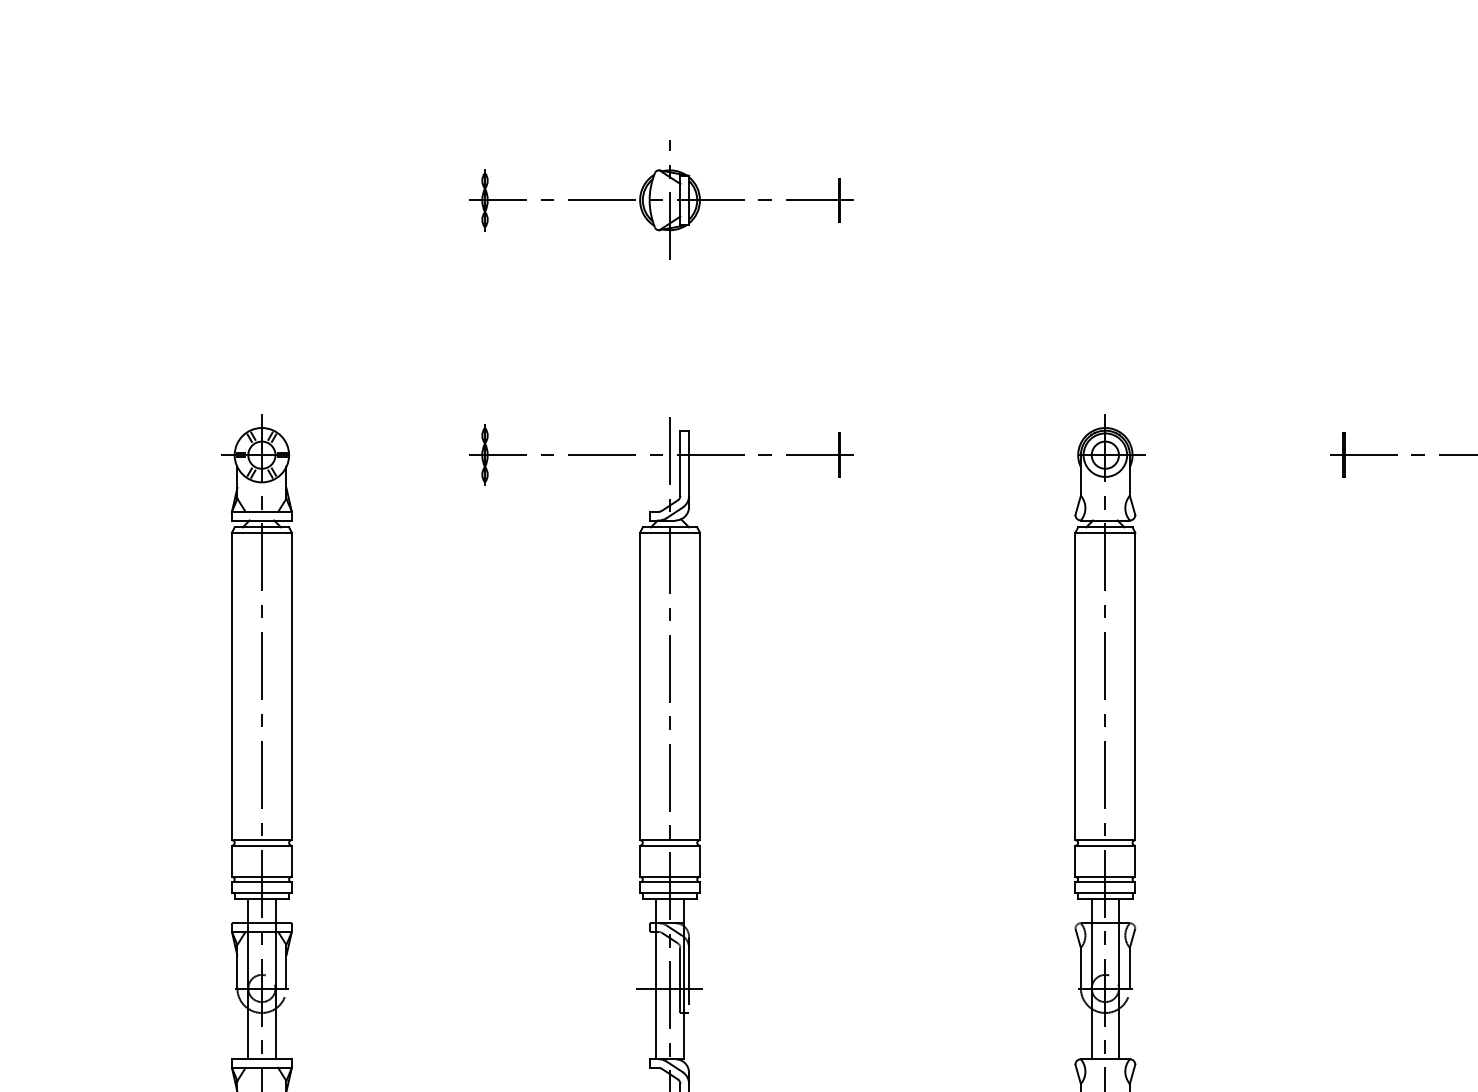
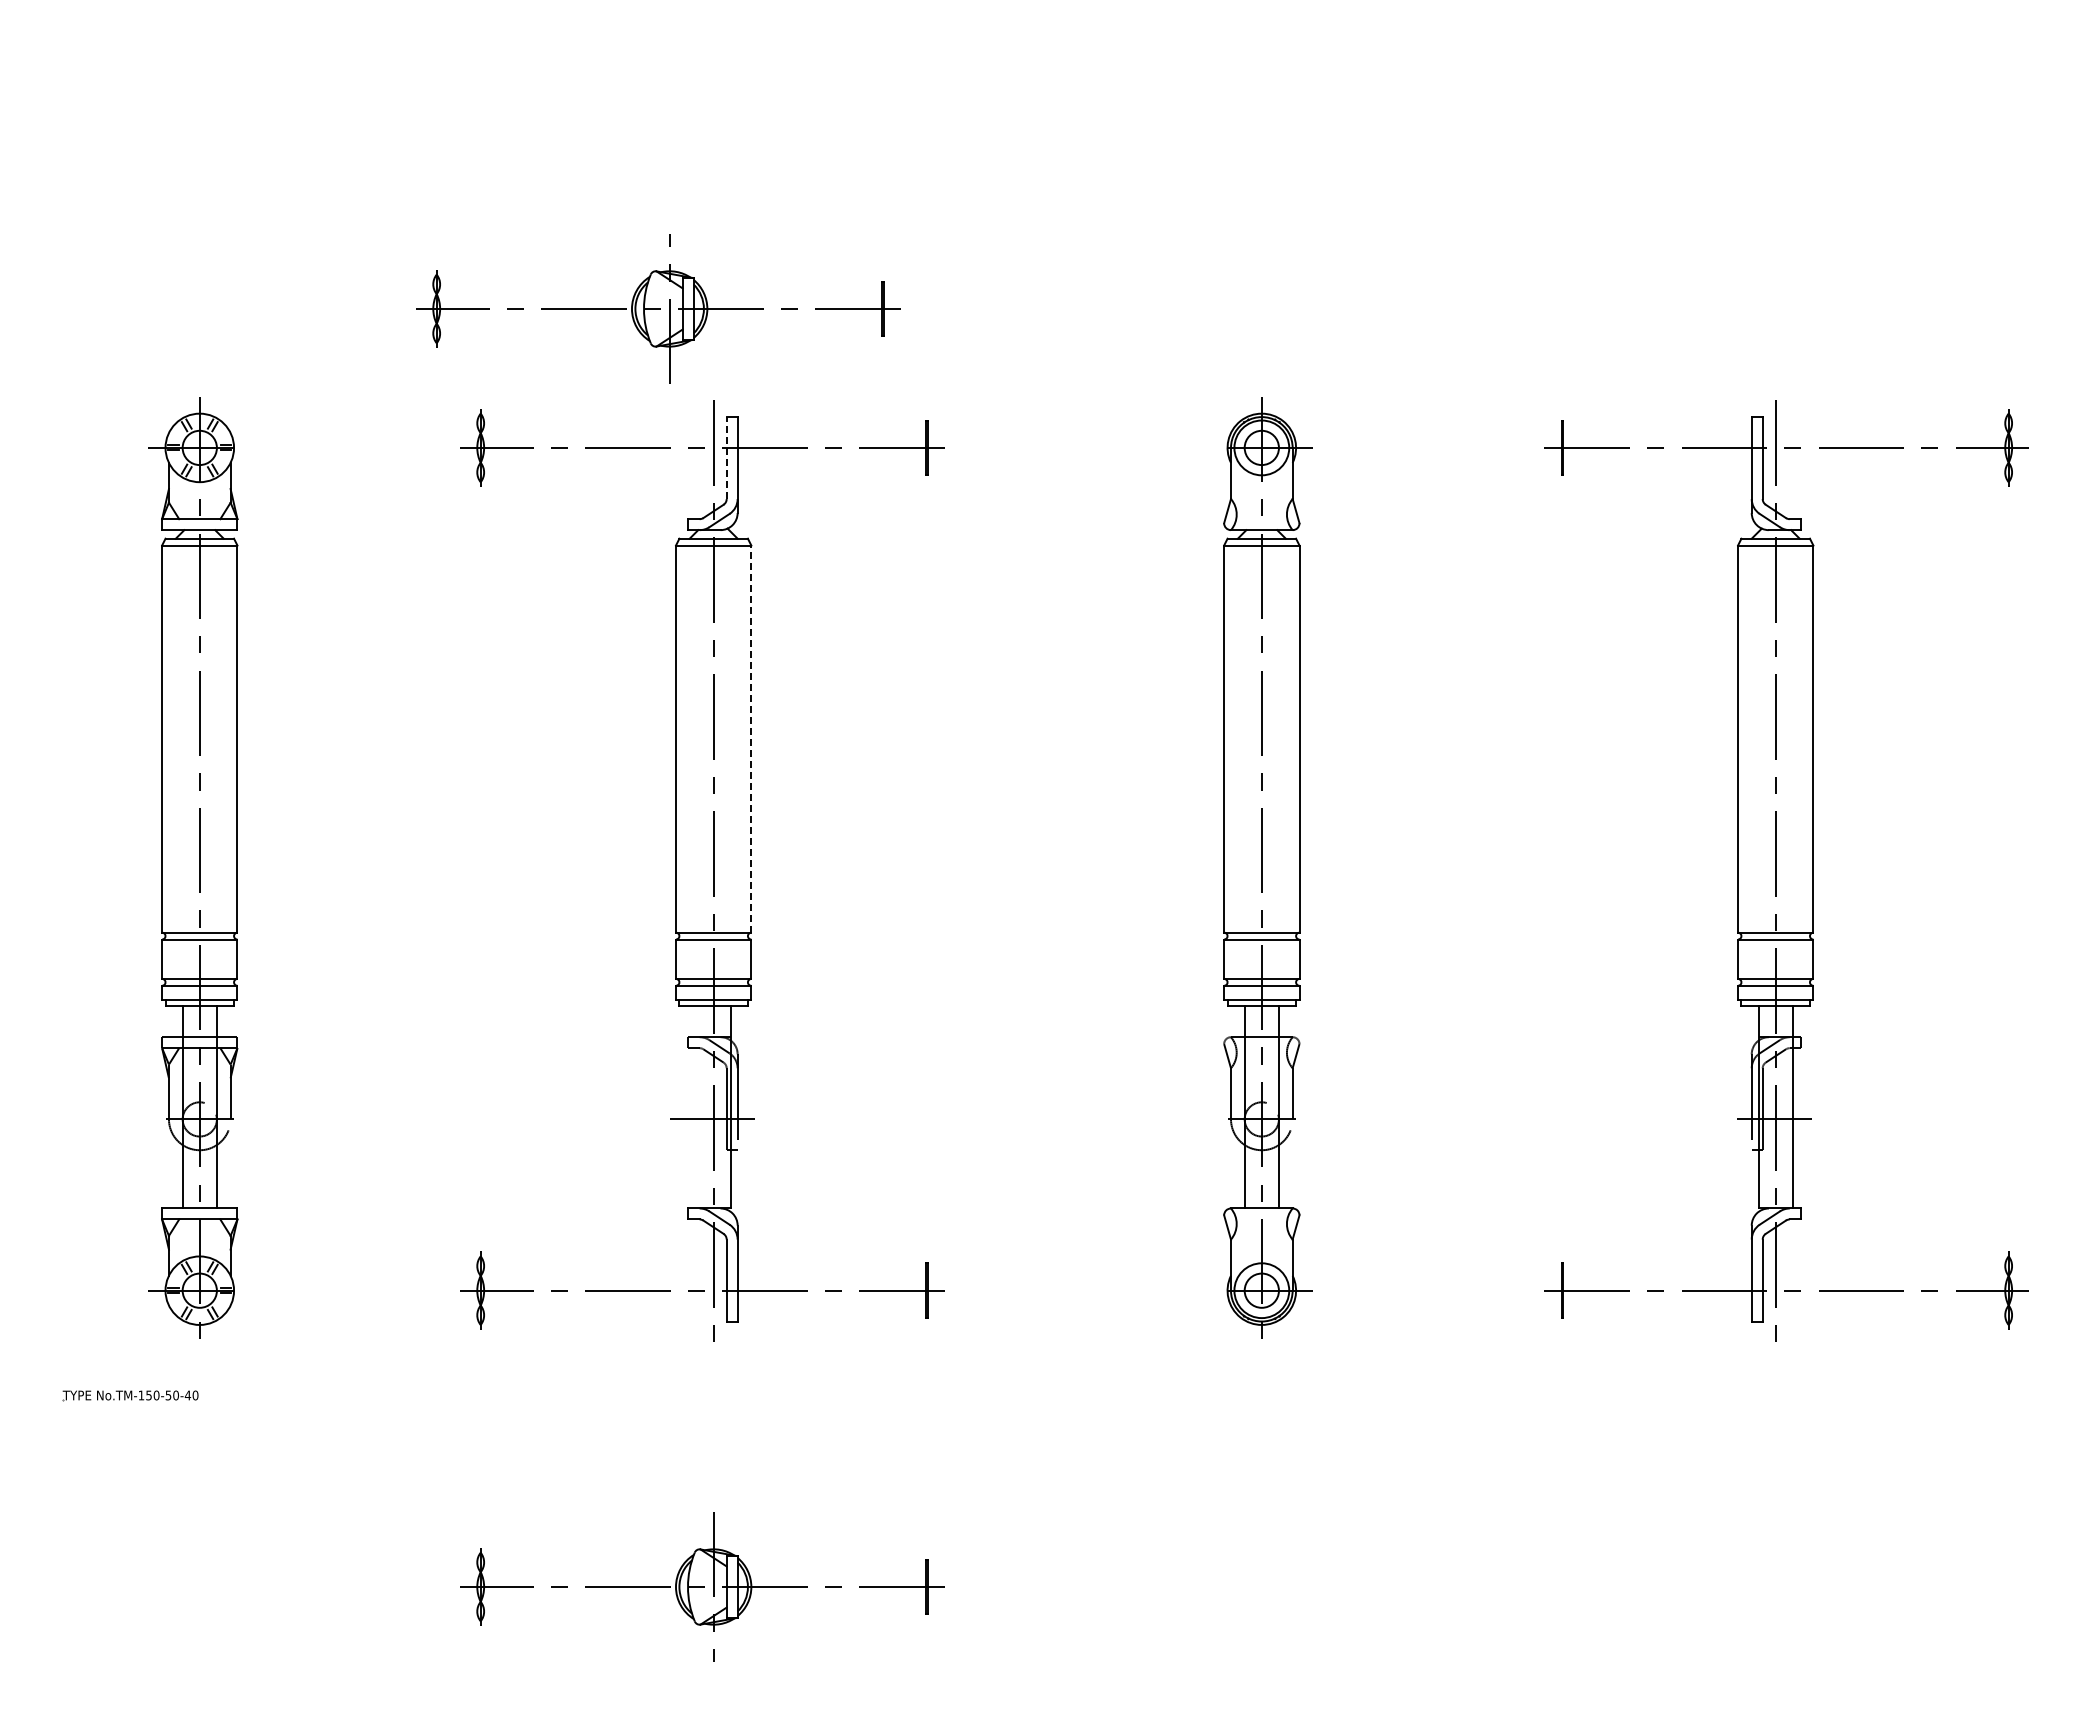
part: (661, 199) -> (658, 308), moved
line: (680, 463) -> (726, 458), solid -> dashed
line: (700, 686) -> (751, 739), solid -> dashed
line: (656, 979) -> (696, 1107), removed

